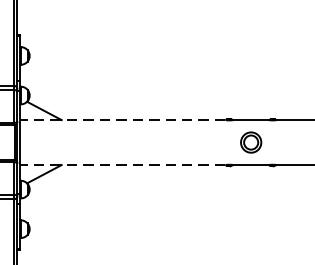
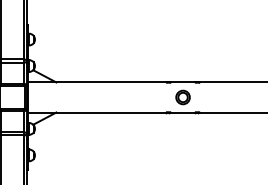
line: (123, 120) -> (97, 82), dashed -> solid
line: (123, 165) -> (97, 112), dashed -> solid

